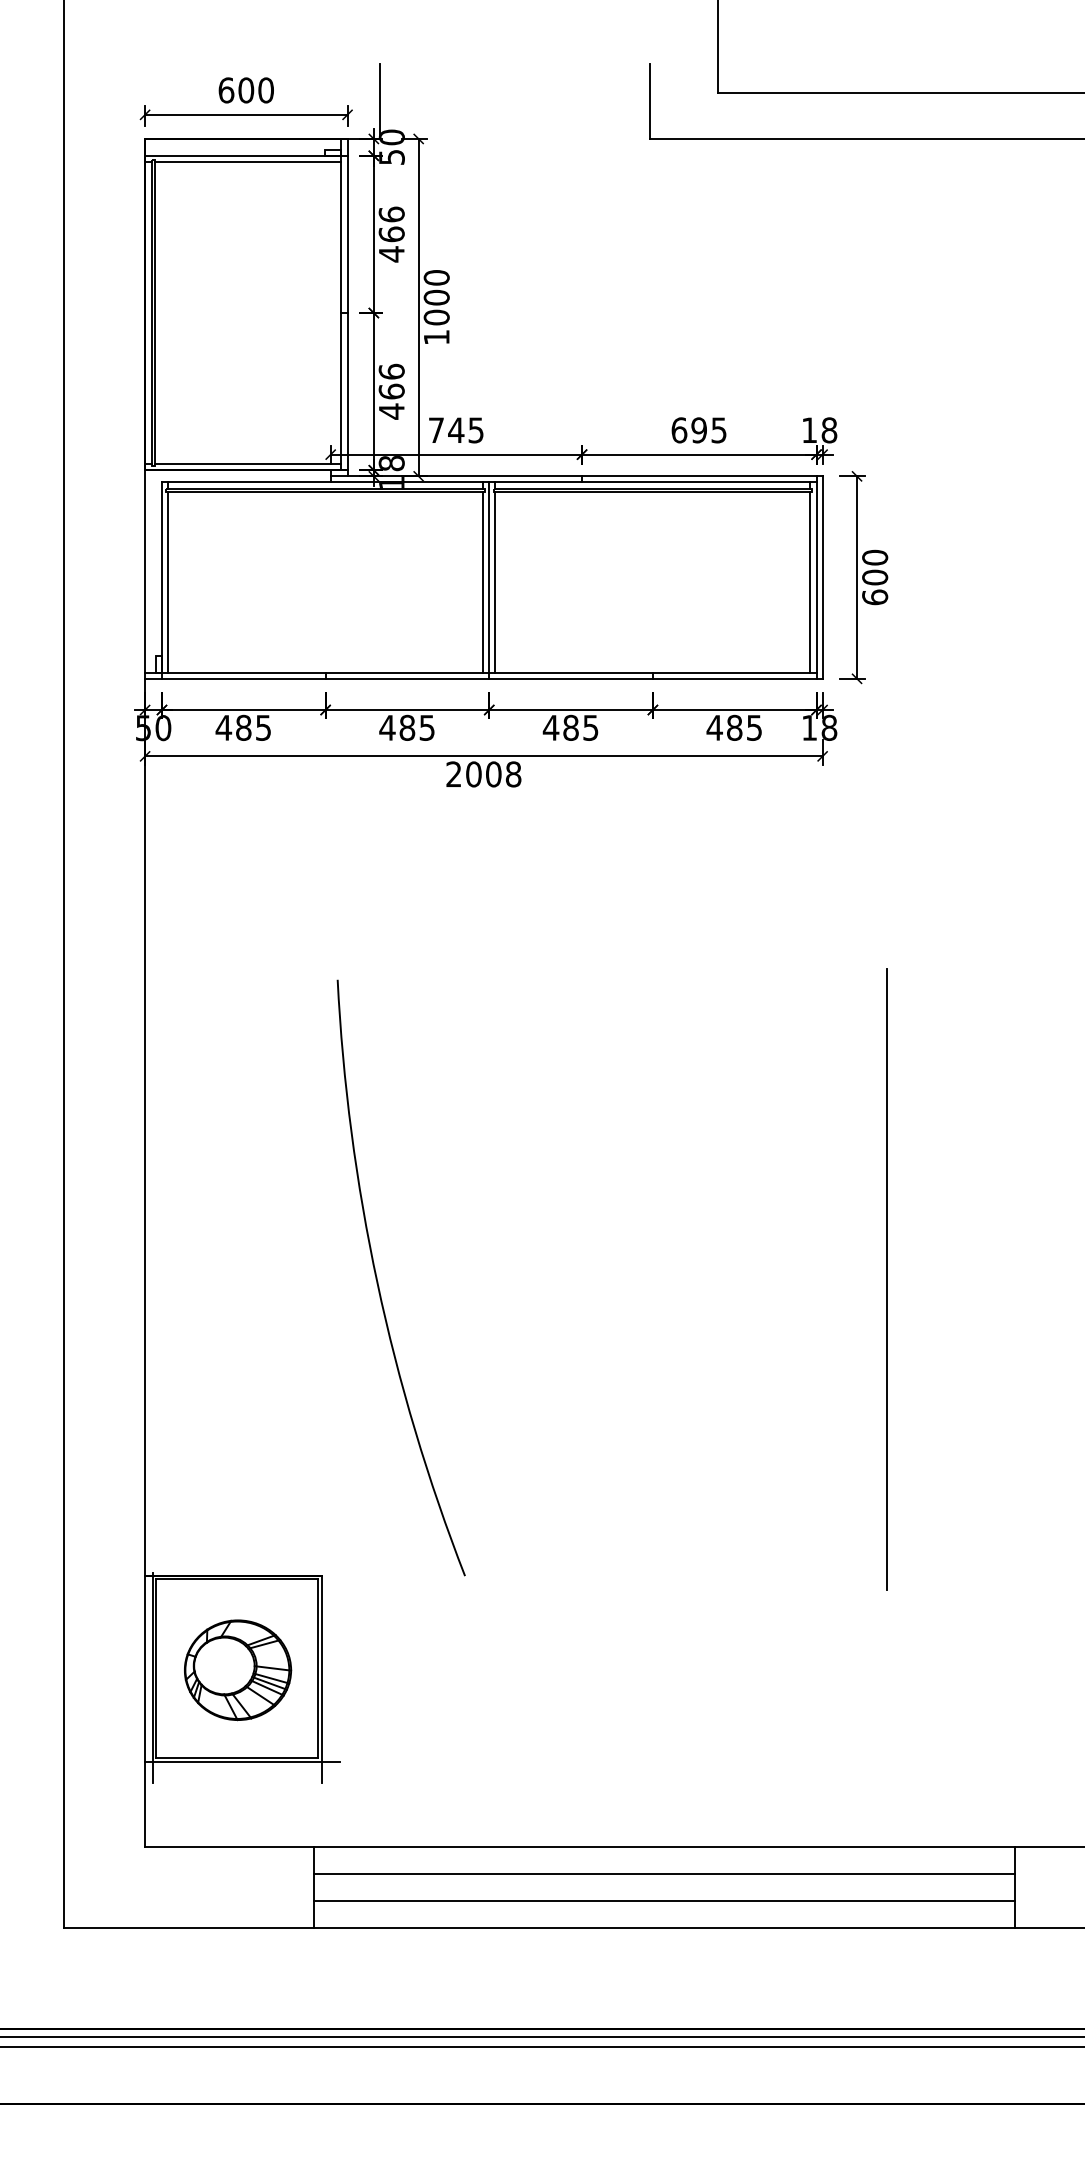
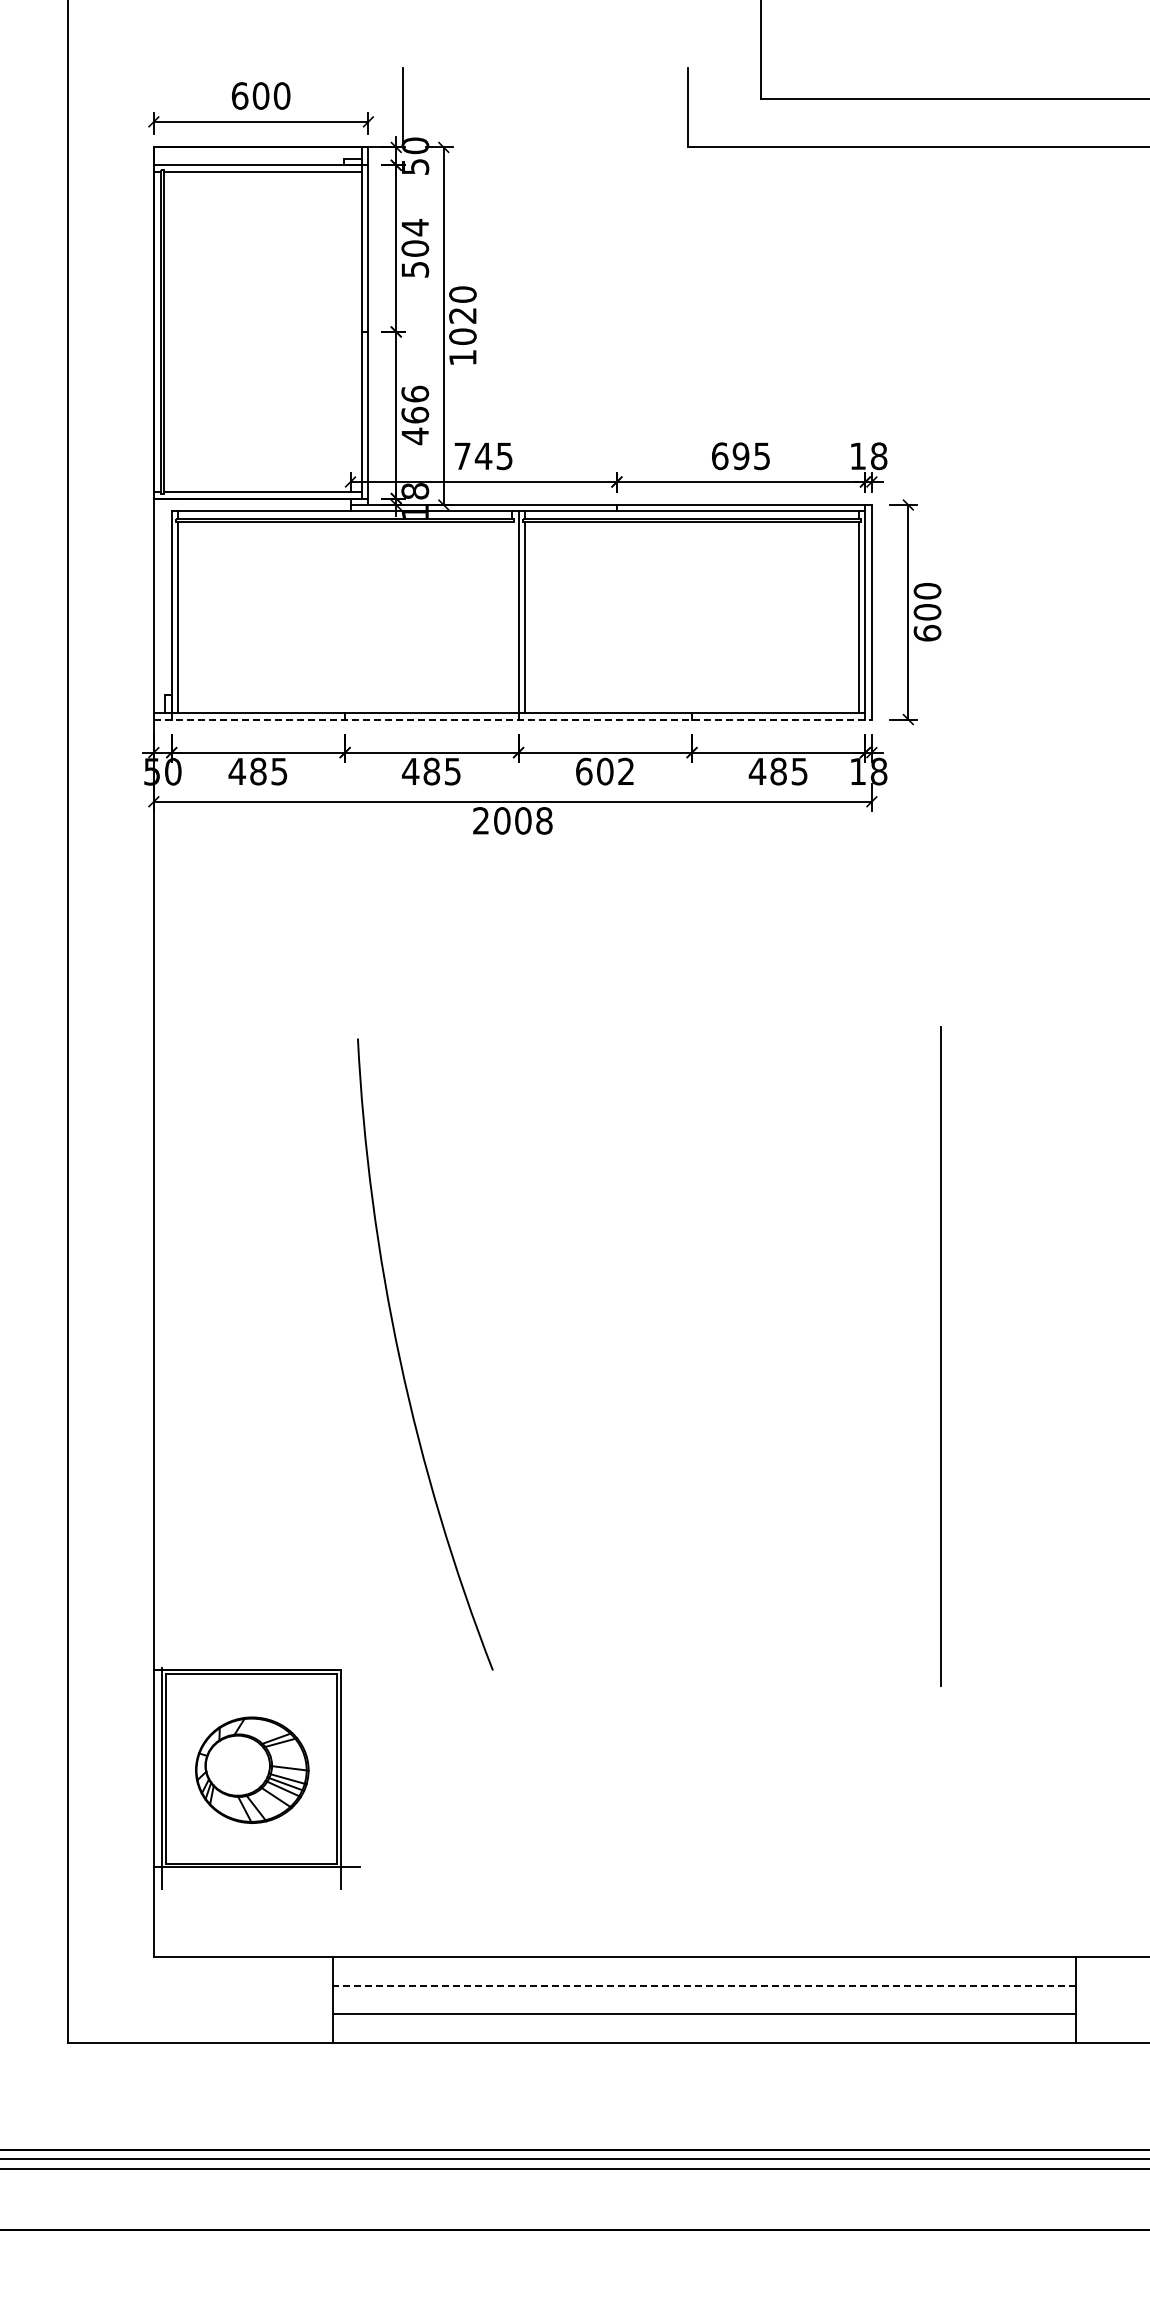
text: (391, 234) -> (415, 248), 466 -> 504
text: (436, 297) -> (462, 315), 1000 -> 1020
line: (483, 582) -> (512, 617), removed
line: (484, 678) -> (513, 719), solid -> dashed
text: (570, 727) -> (604, 771), 485 -> 602
line: (664, 1873) -> (704, 1985), solid -> dashed

